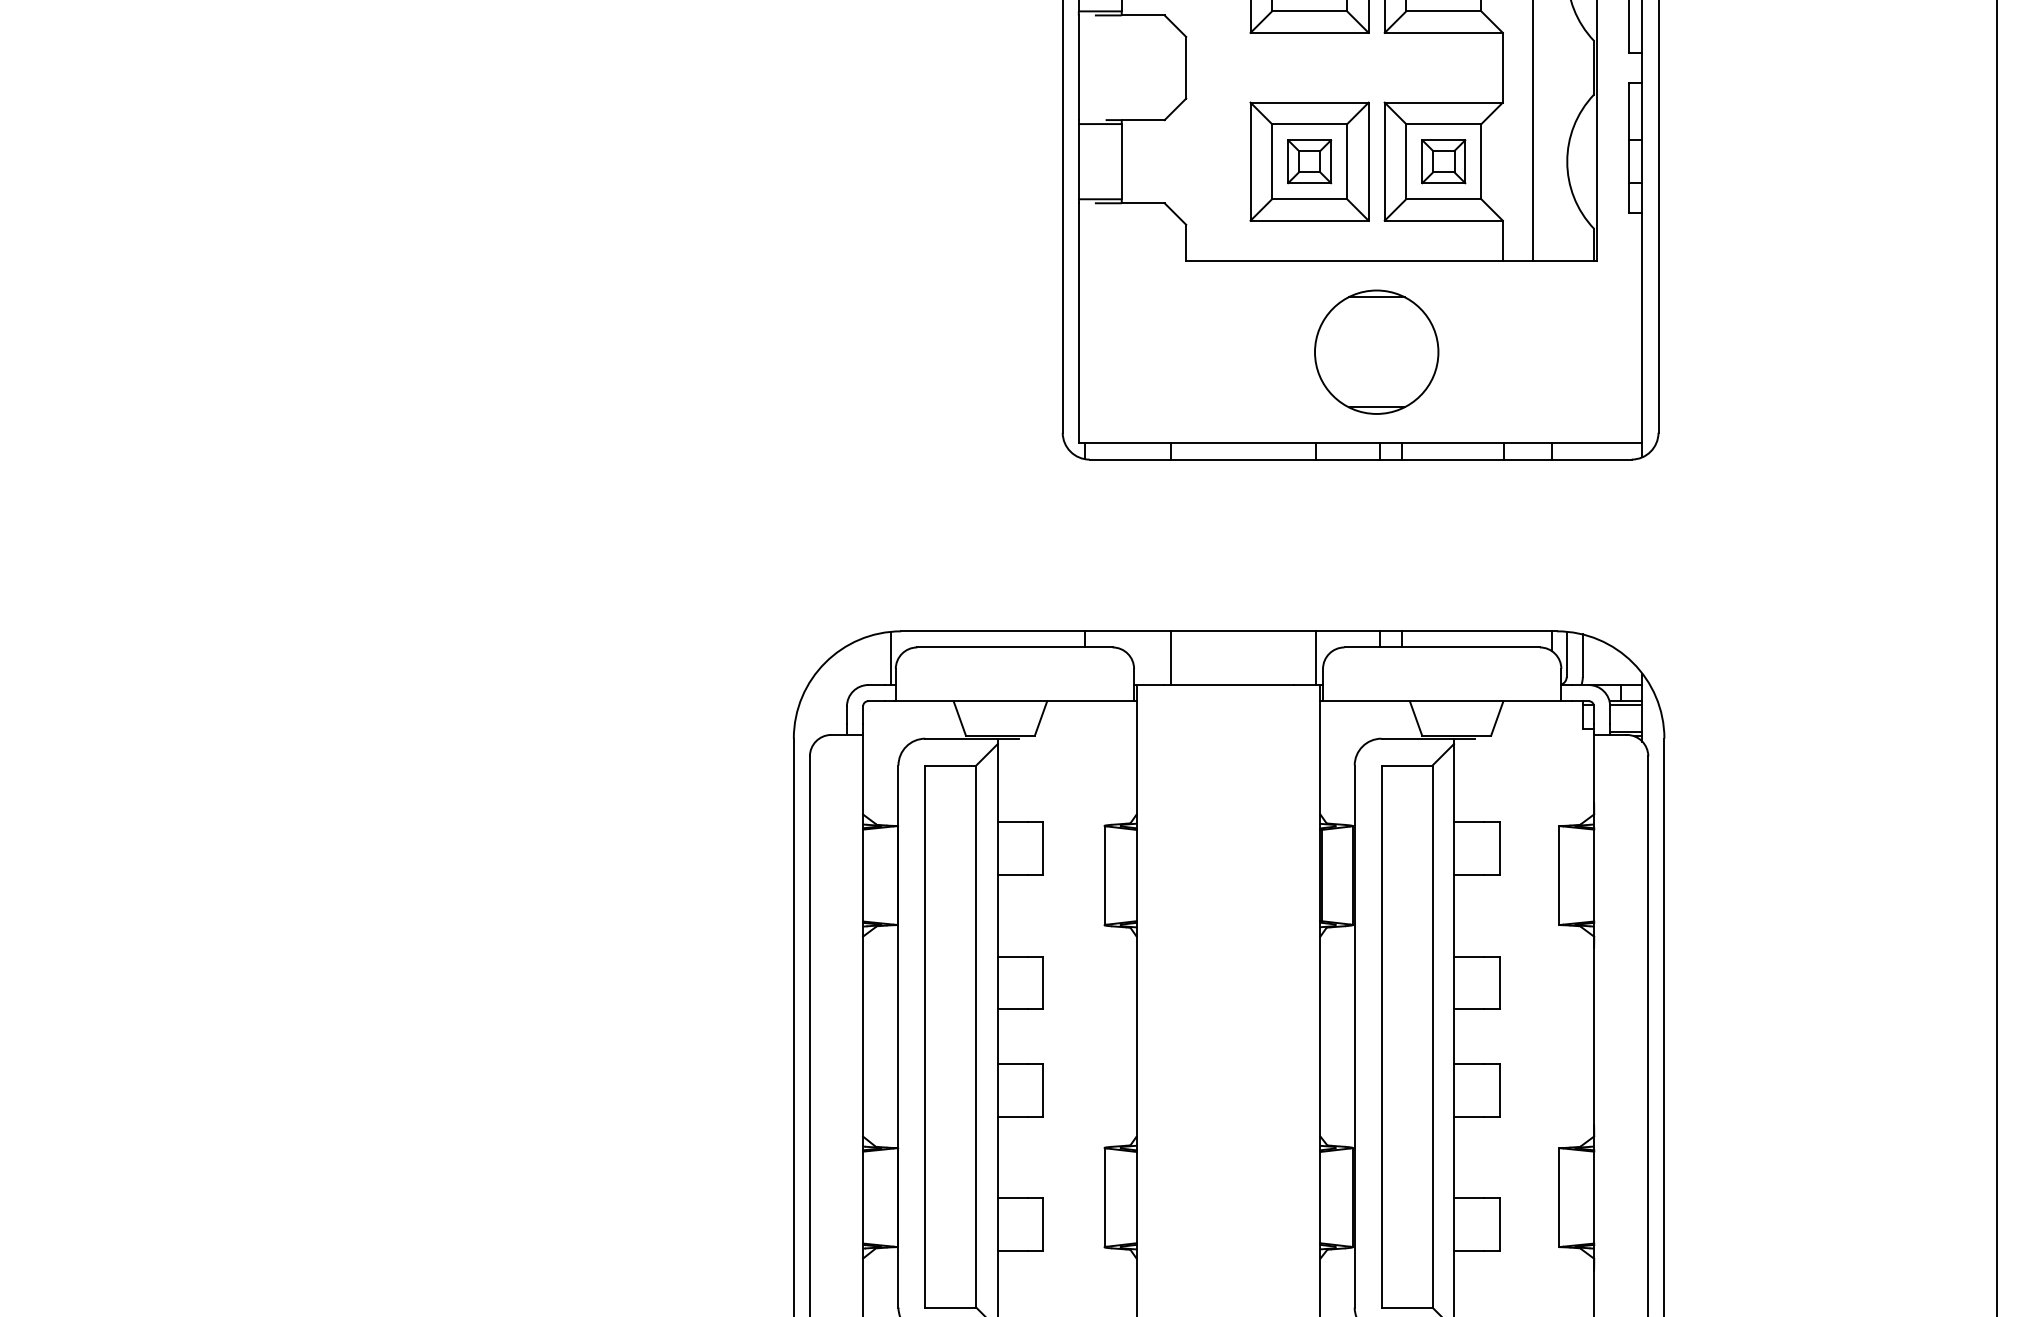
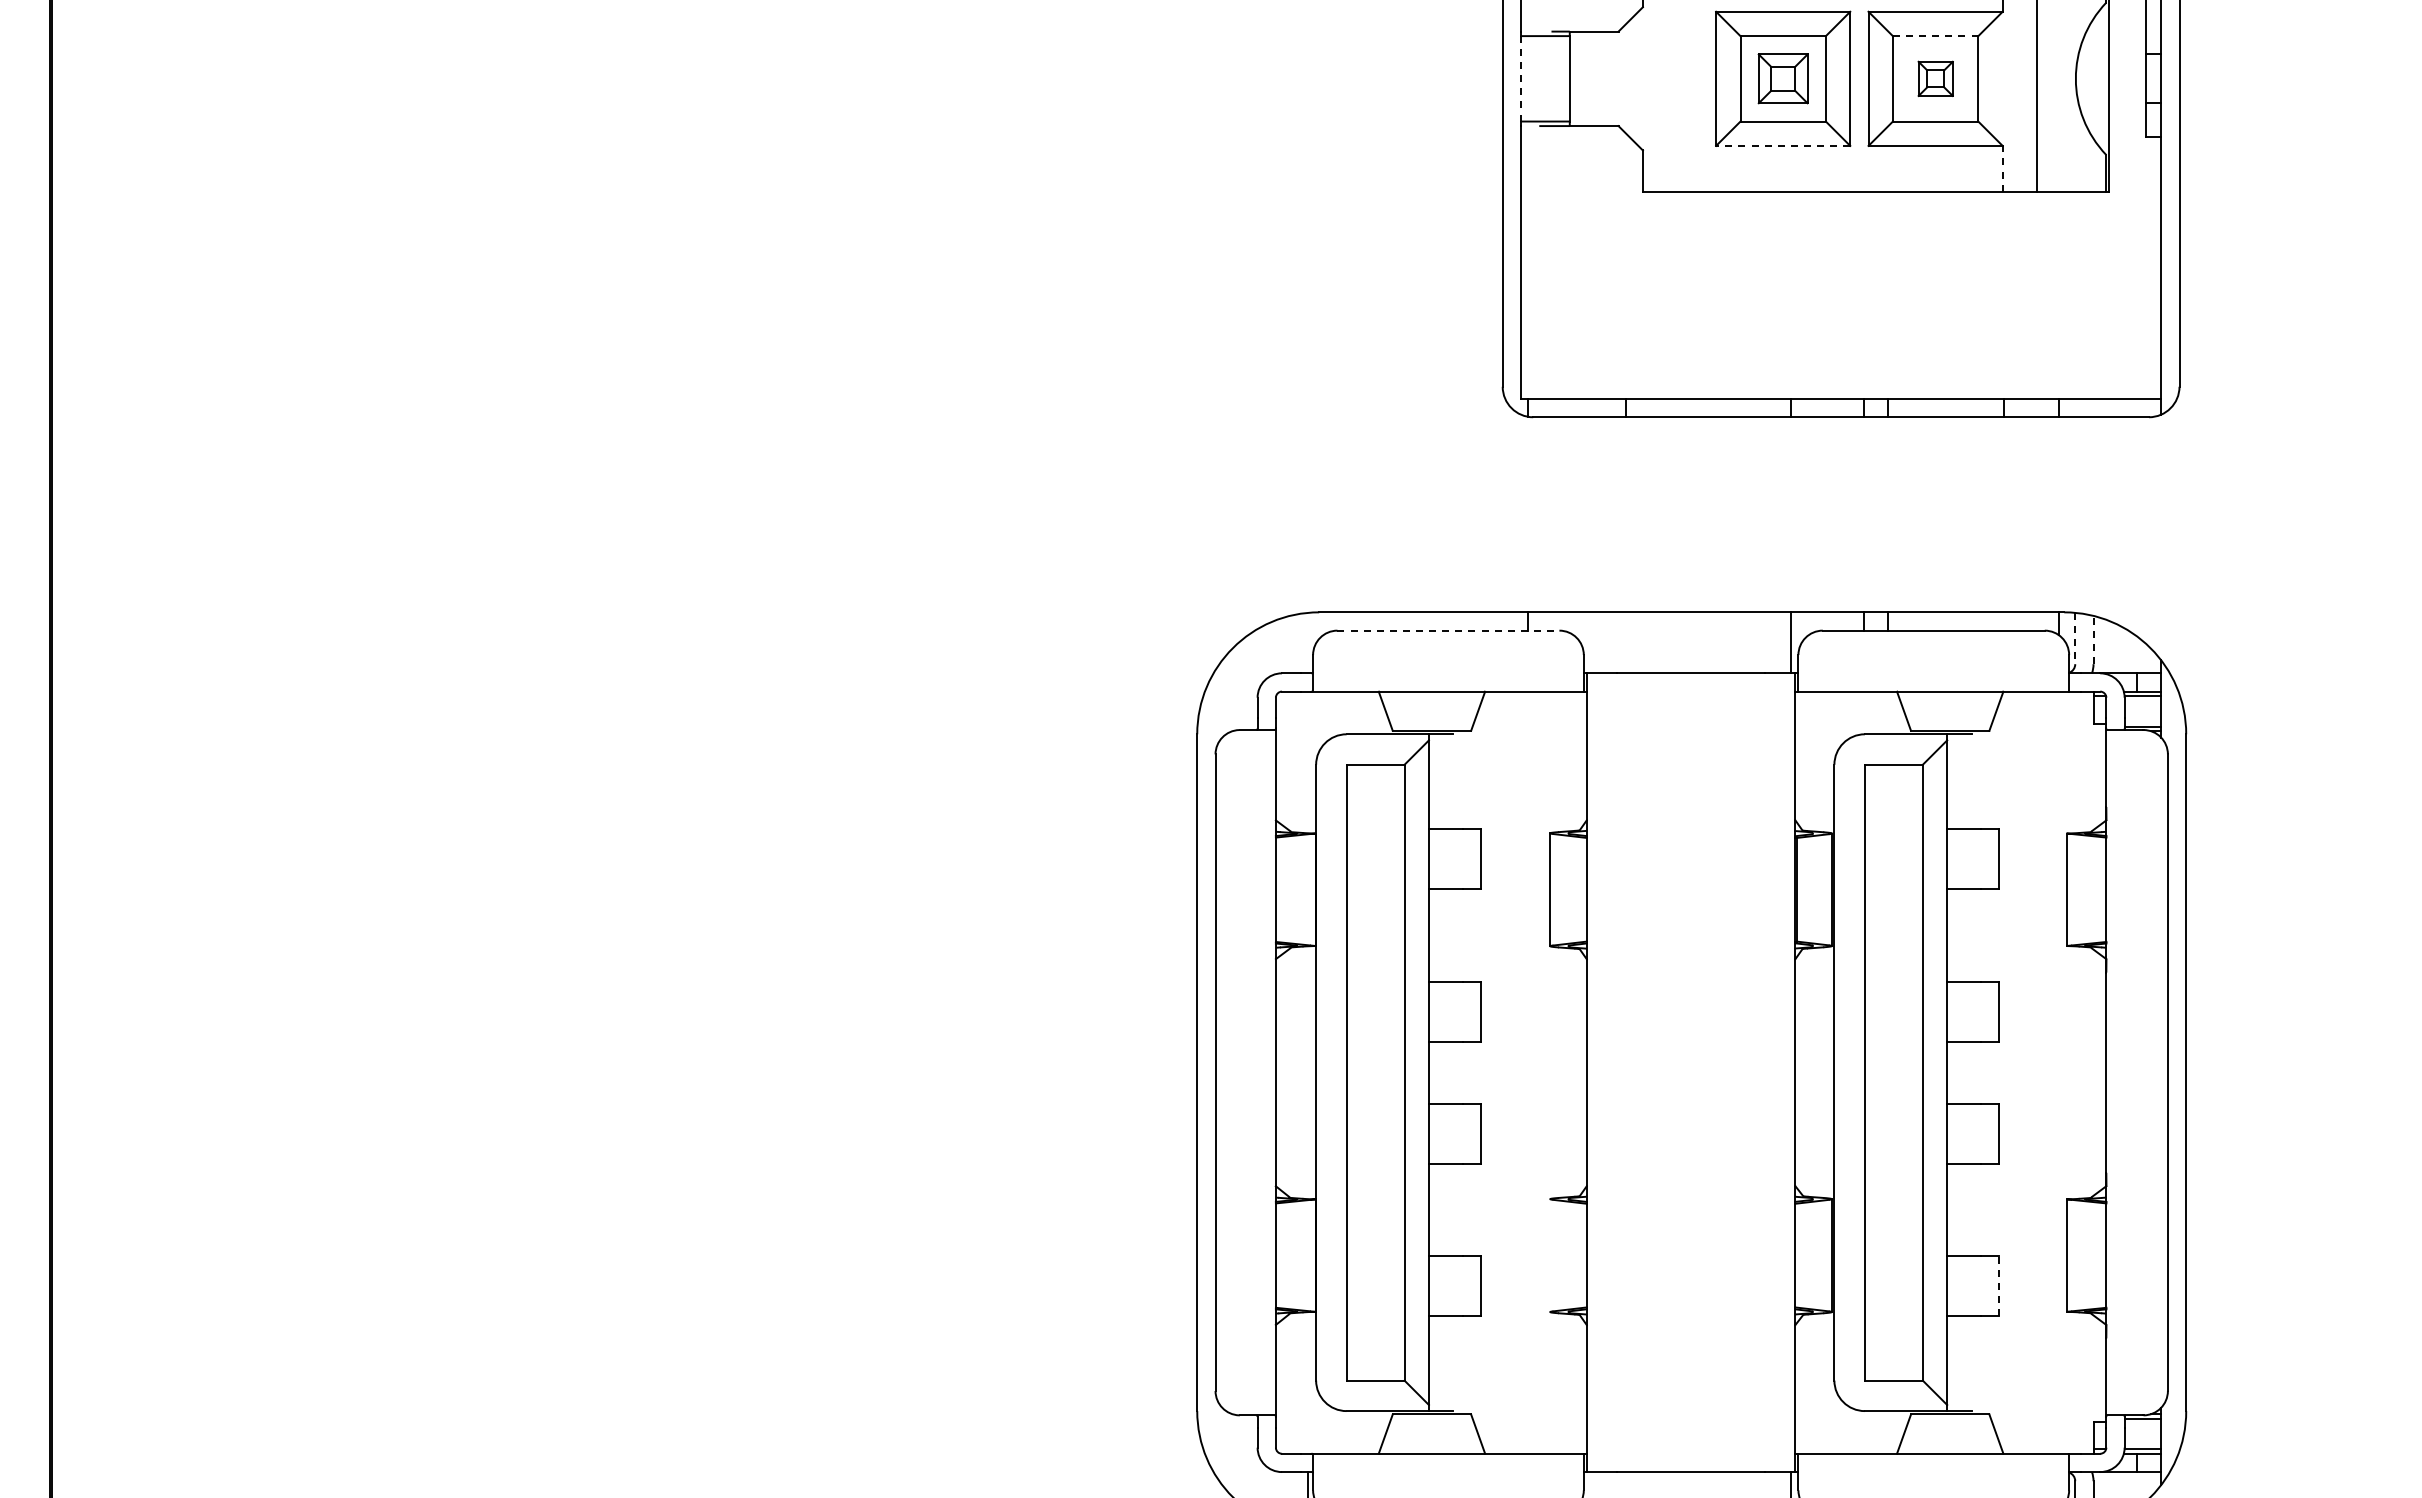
line: (1443, 124) -> (1935, 36), solid -> dashed
line: (1079, 161) -> (1521, 78), solid -> dashed
part: (1443, 161) -> (1935, 78), size x0.7
line: (1309, 220) -> (1782, 145), solid -> dashed
line: (1502, 240) -> (2002, 168), solid -> dashed
part: (1376, 352) -> (1859, 295), removed
line: (1014, 647) -> (1448, 630), solid -> dashed
line: (1566, 654) -> (2075, 638), solid -> dashed
line: (1582, 655) -> (2093, 639), solid -> dashed
line: (890, 657) -> (1307, 642), removed
line: (1170, 657) -> (1625, 642), removed
line: (1104, 1197) -> (1550, 1255), removed
line: (1500, 1224) -> (1999, 1286), solid -> dashed

